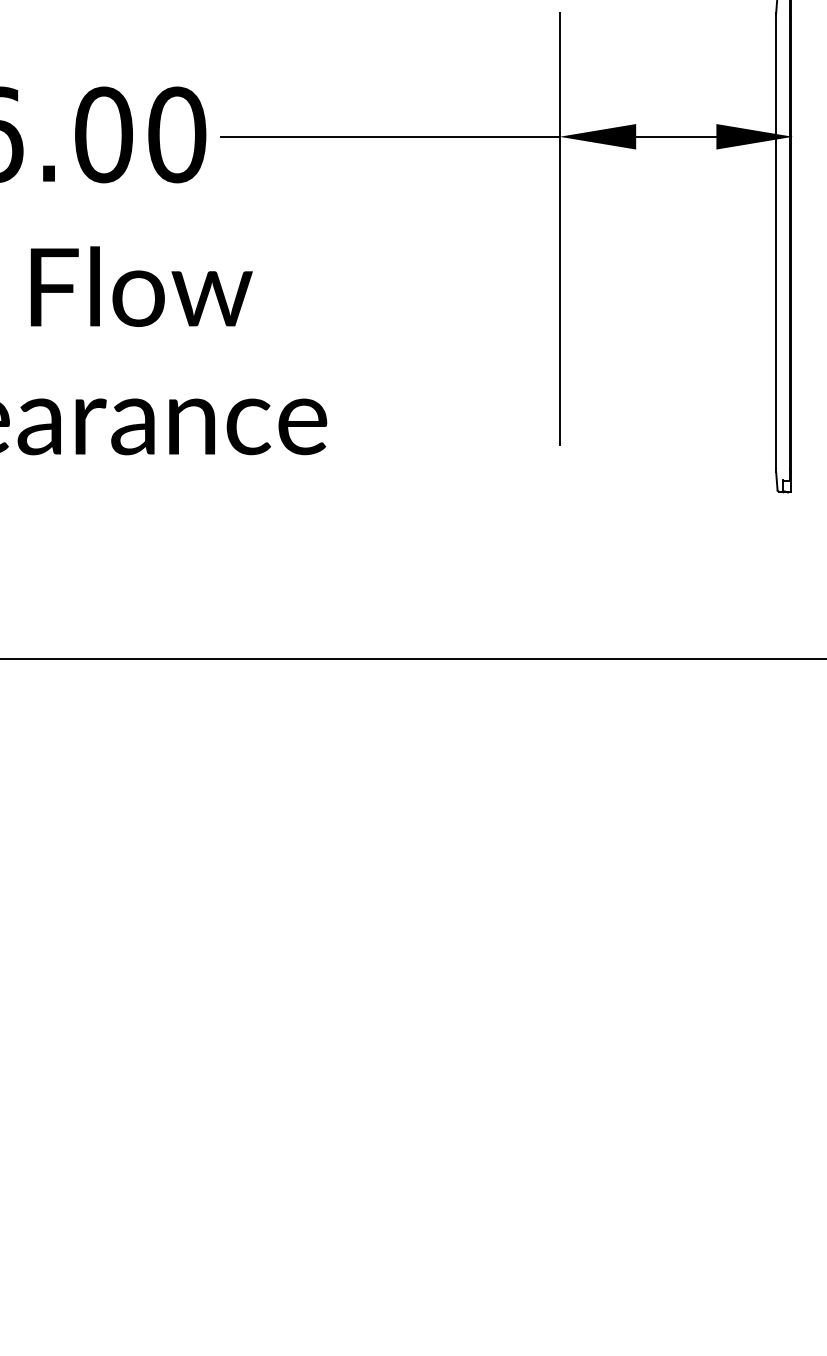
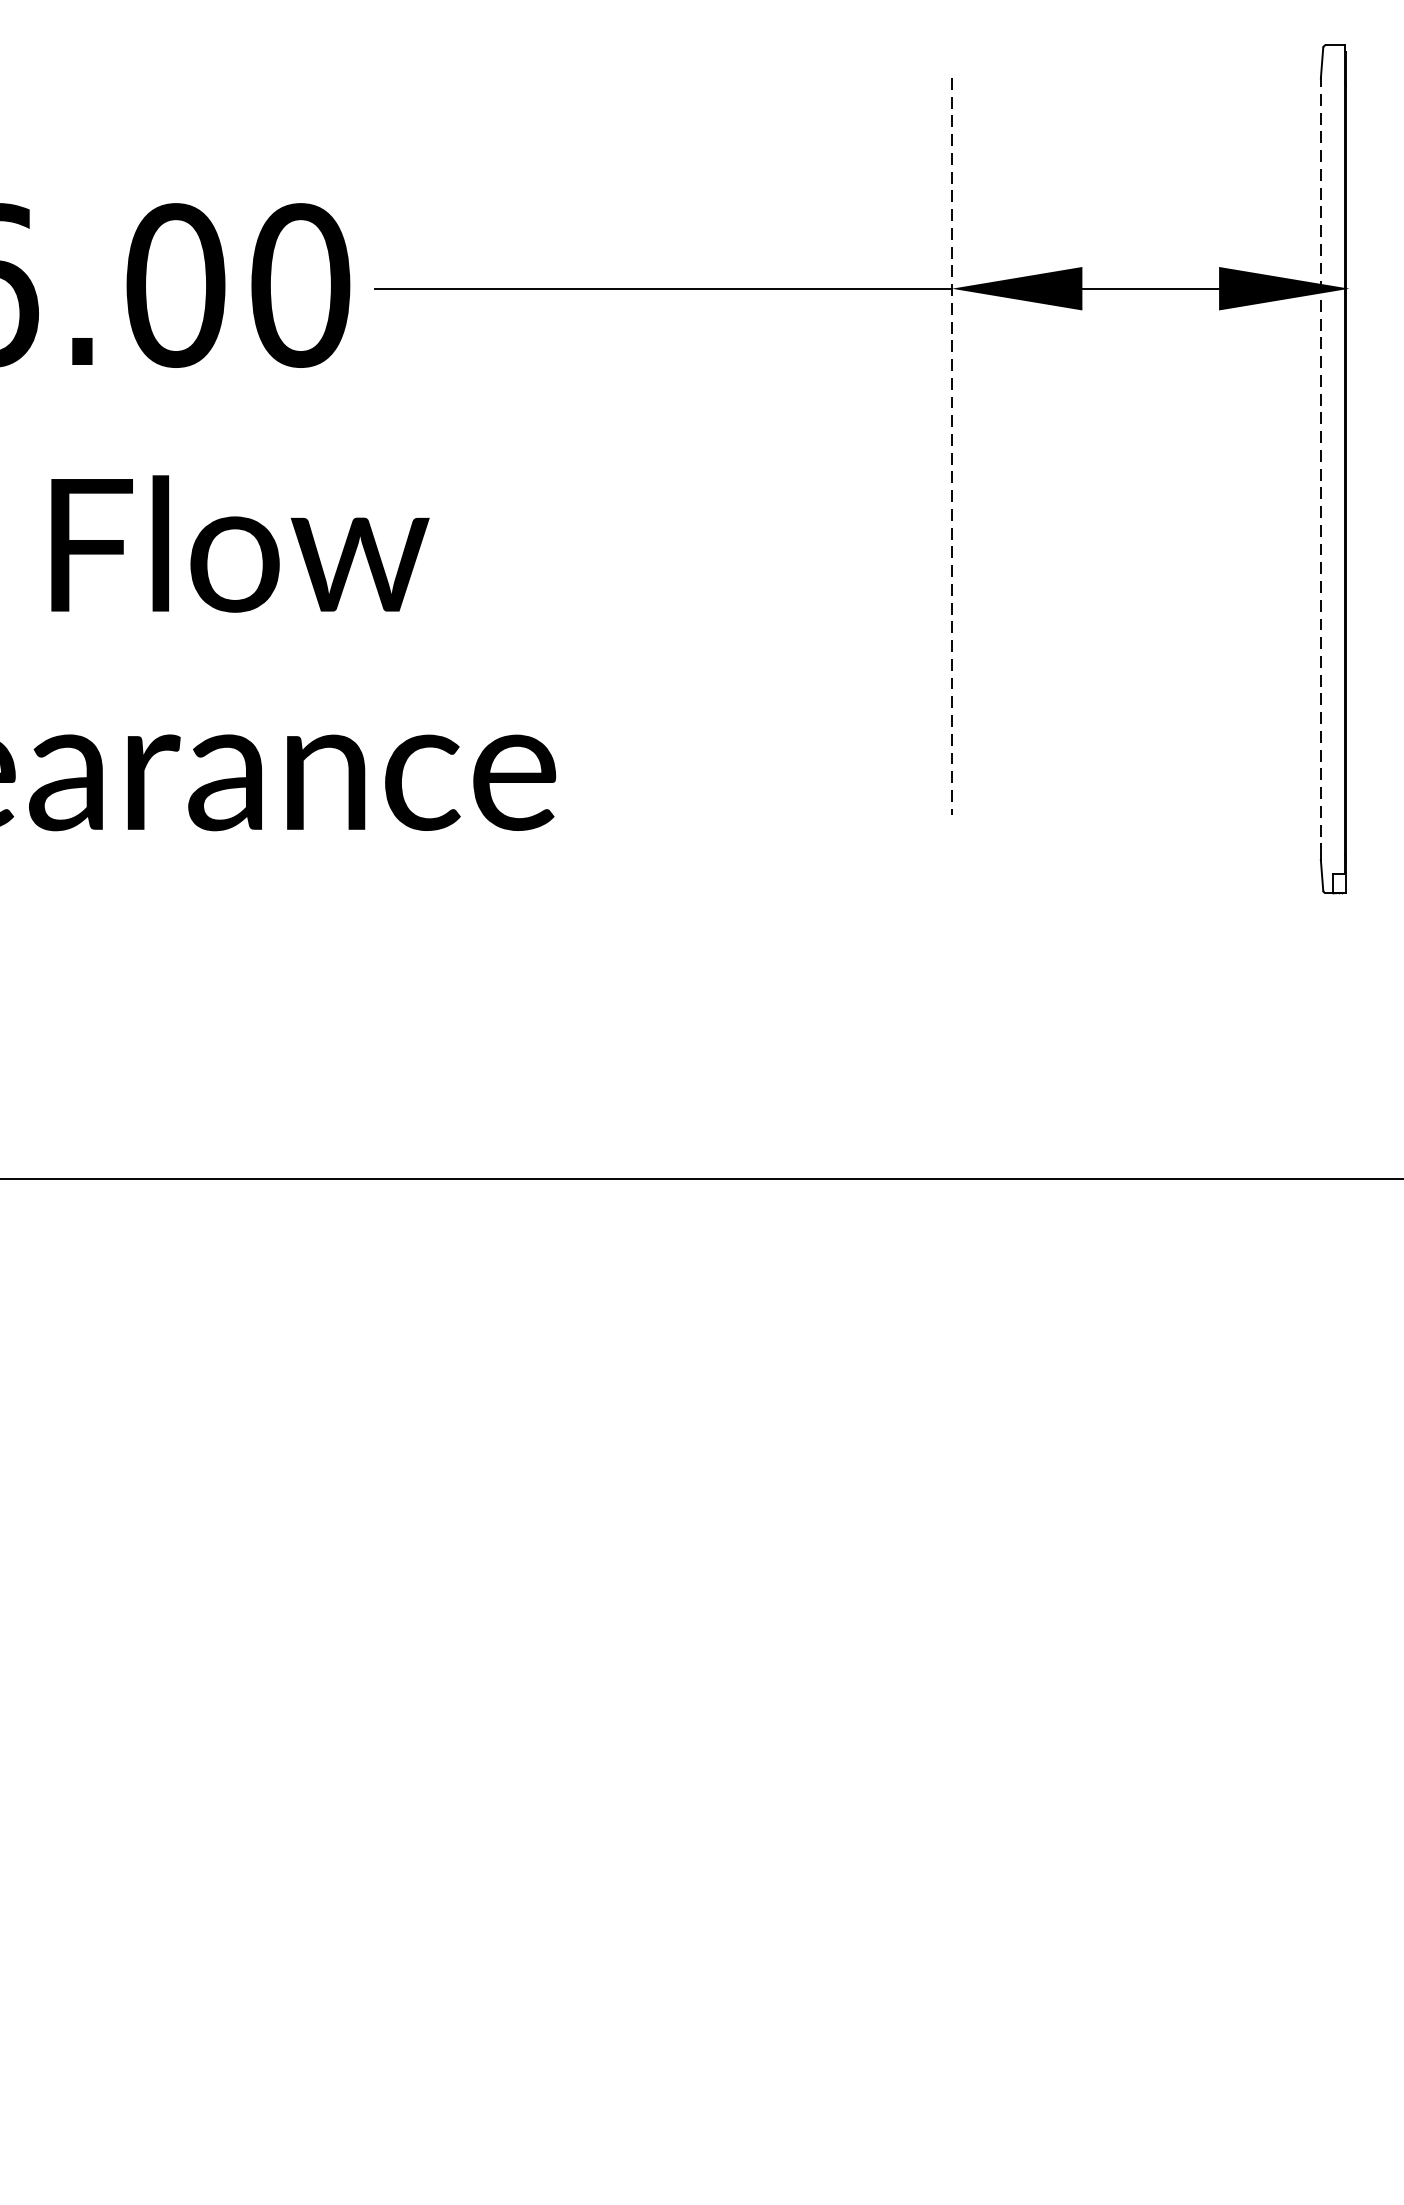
line: (559, 229) -> (951, 446), solid -> dashed
line: (776, 242) -> (1321, 468), solid -> dashed

